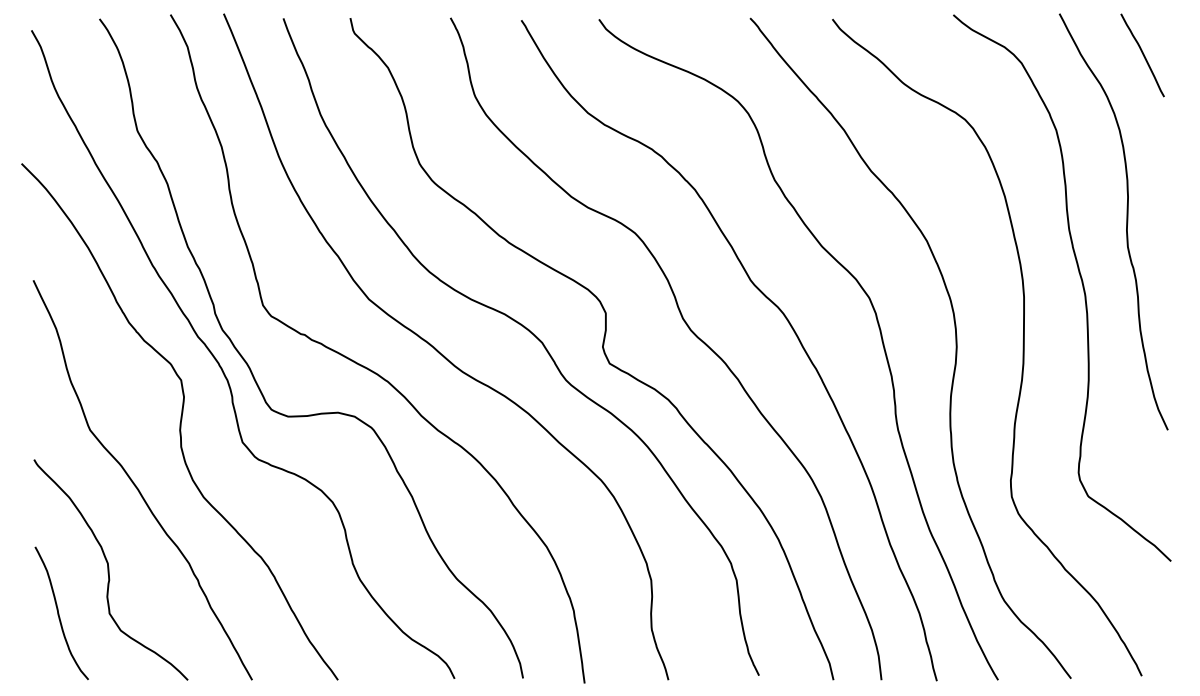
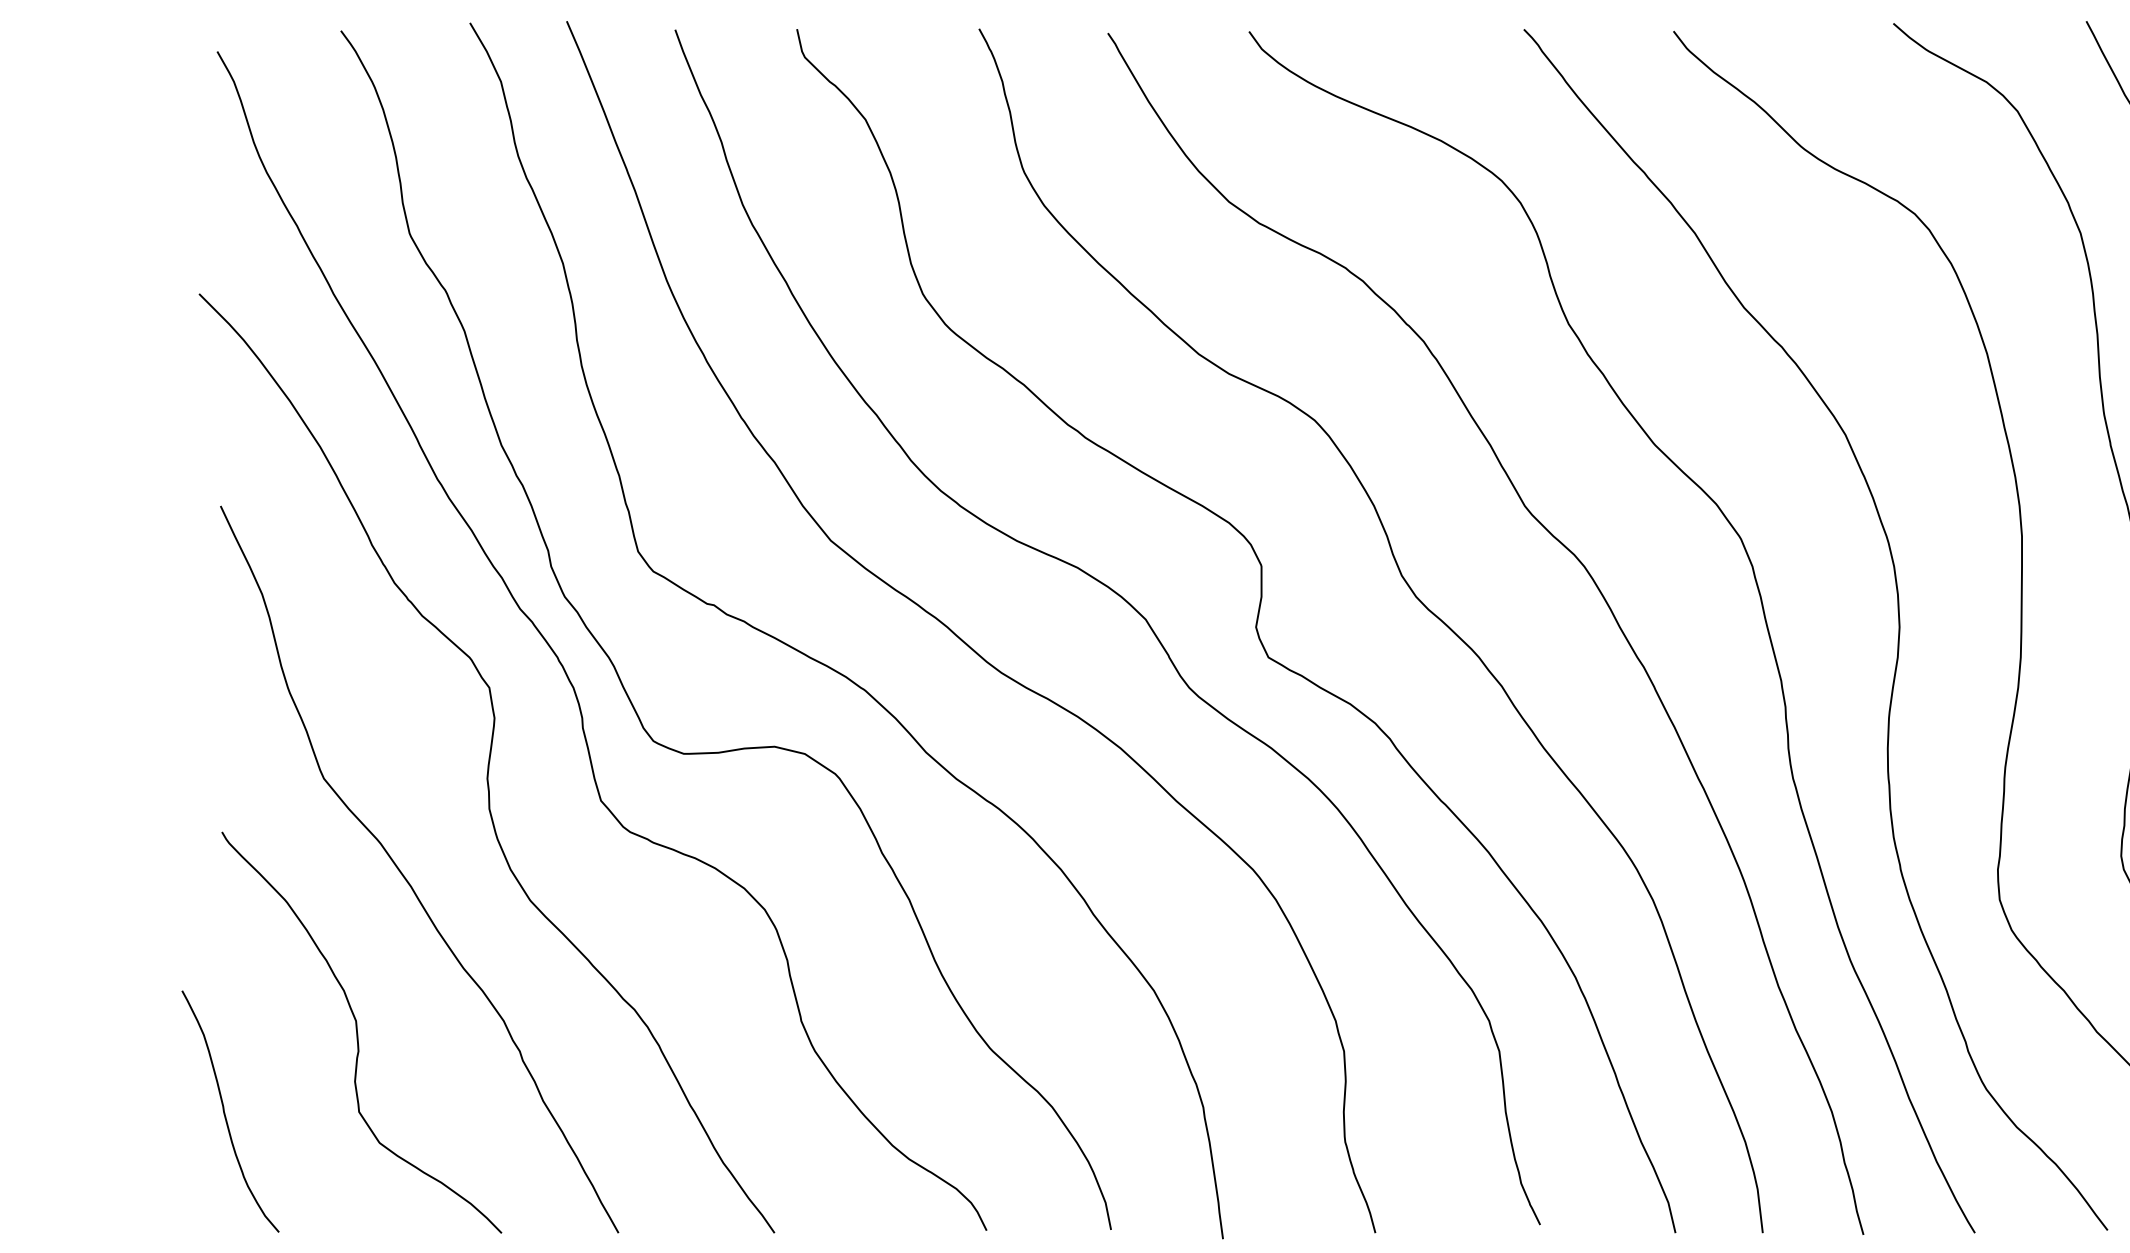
curve: (59, 613) -> (226, 1111), moved

